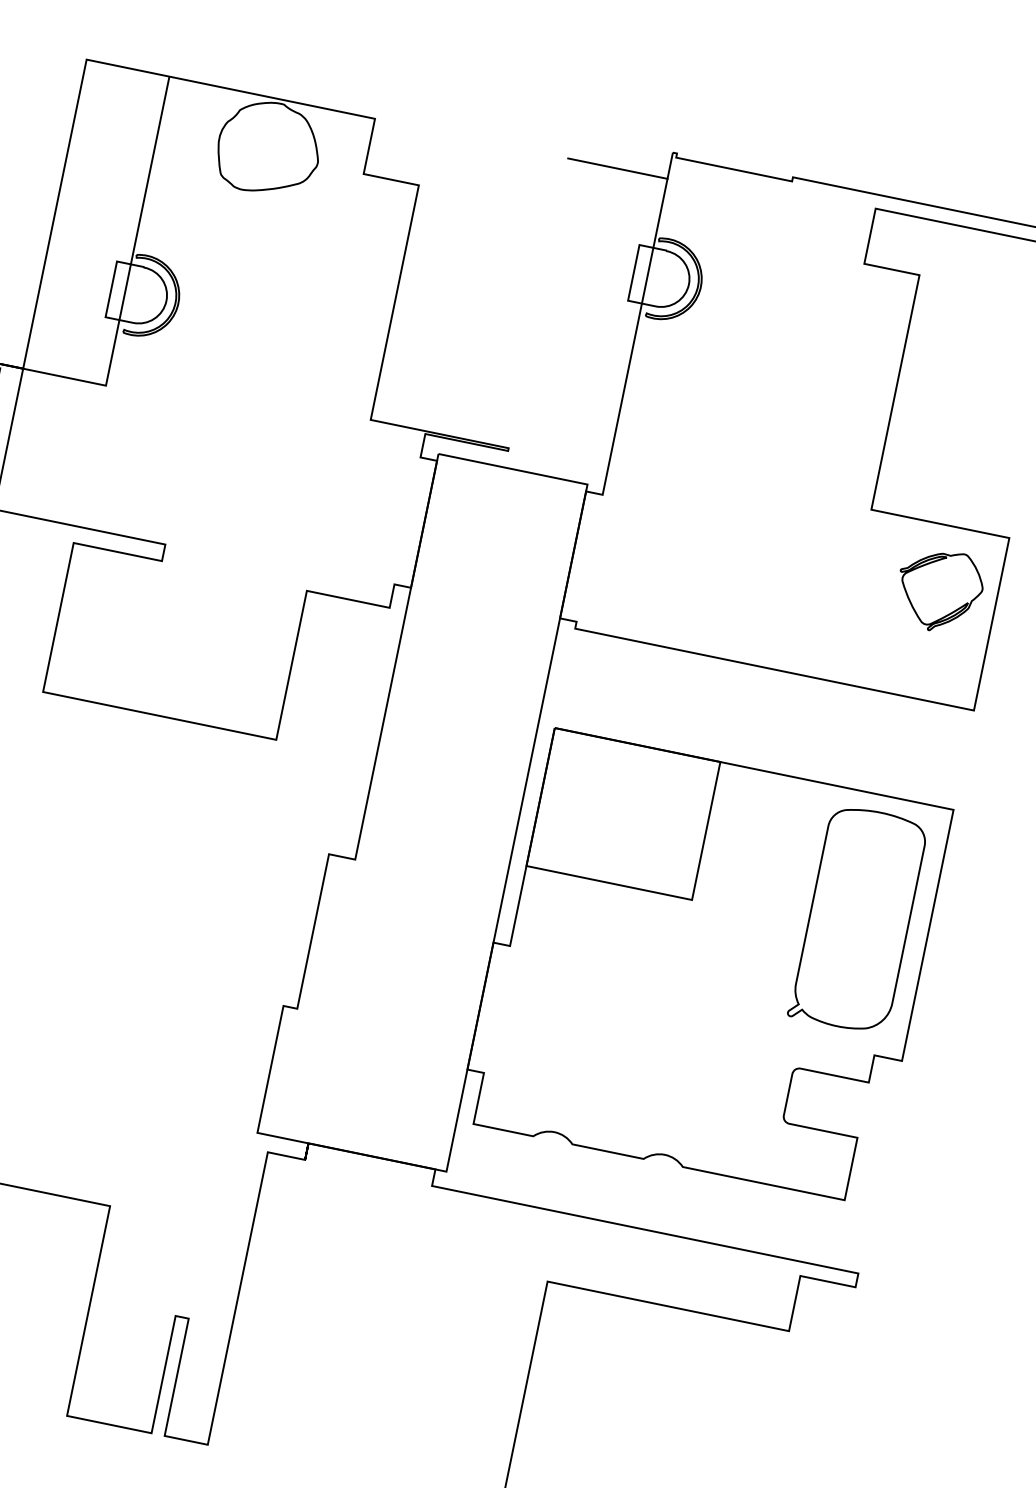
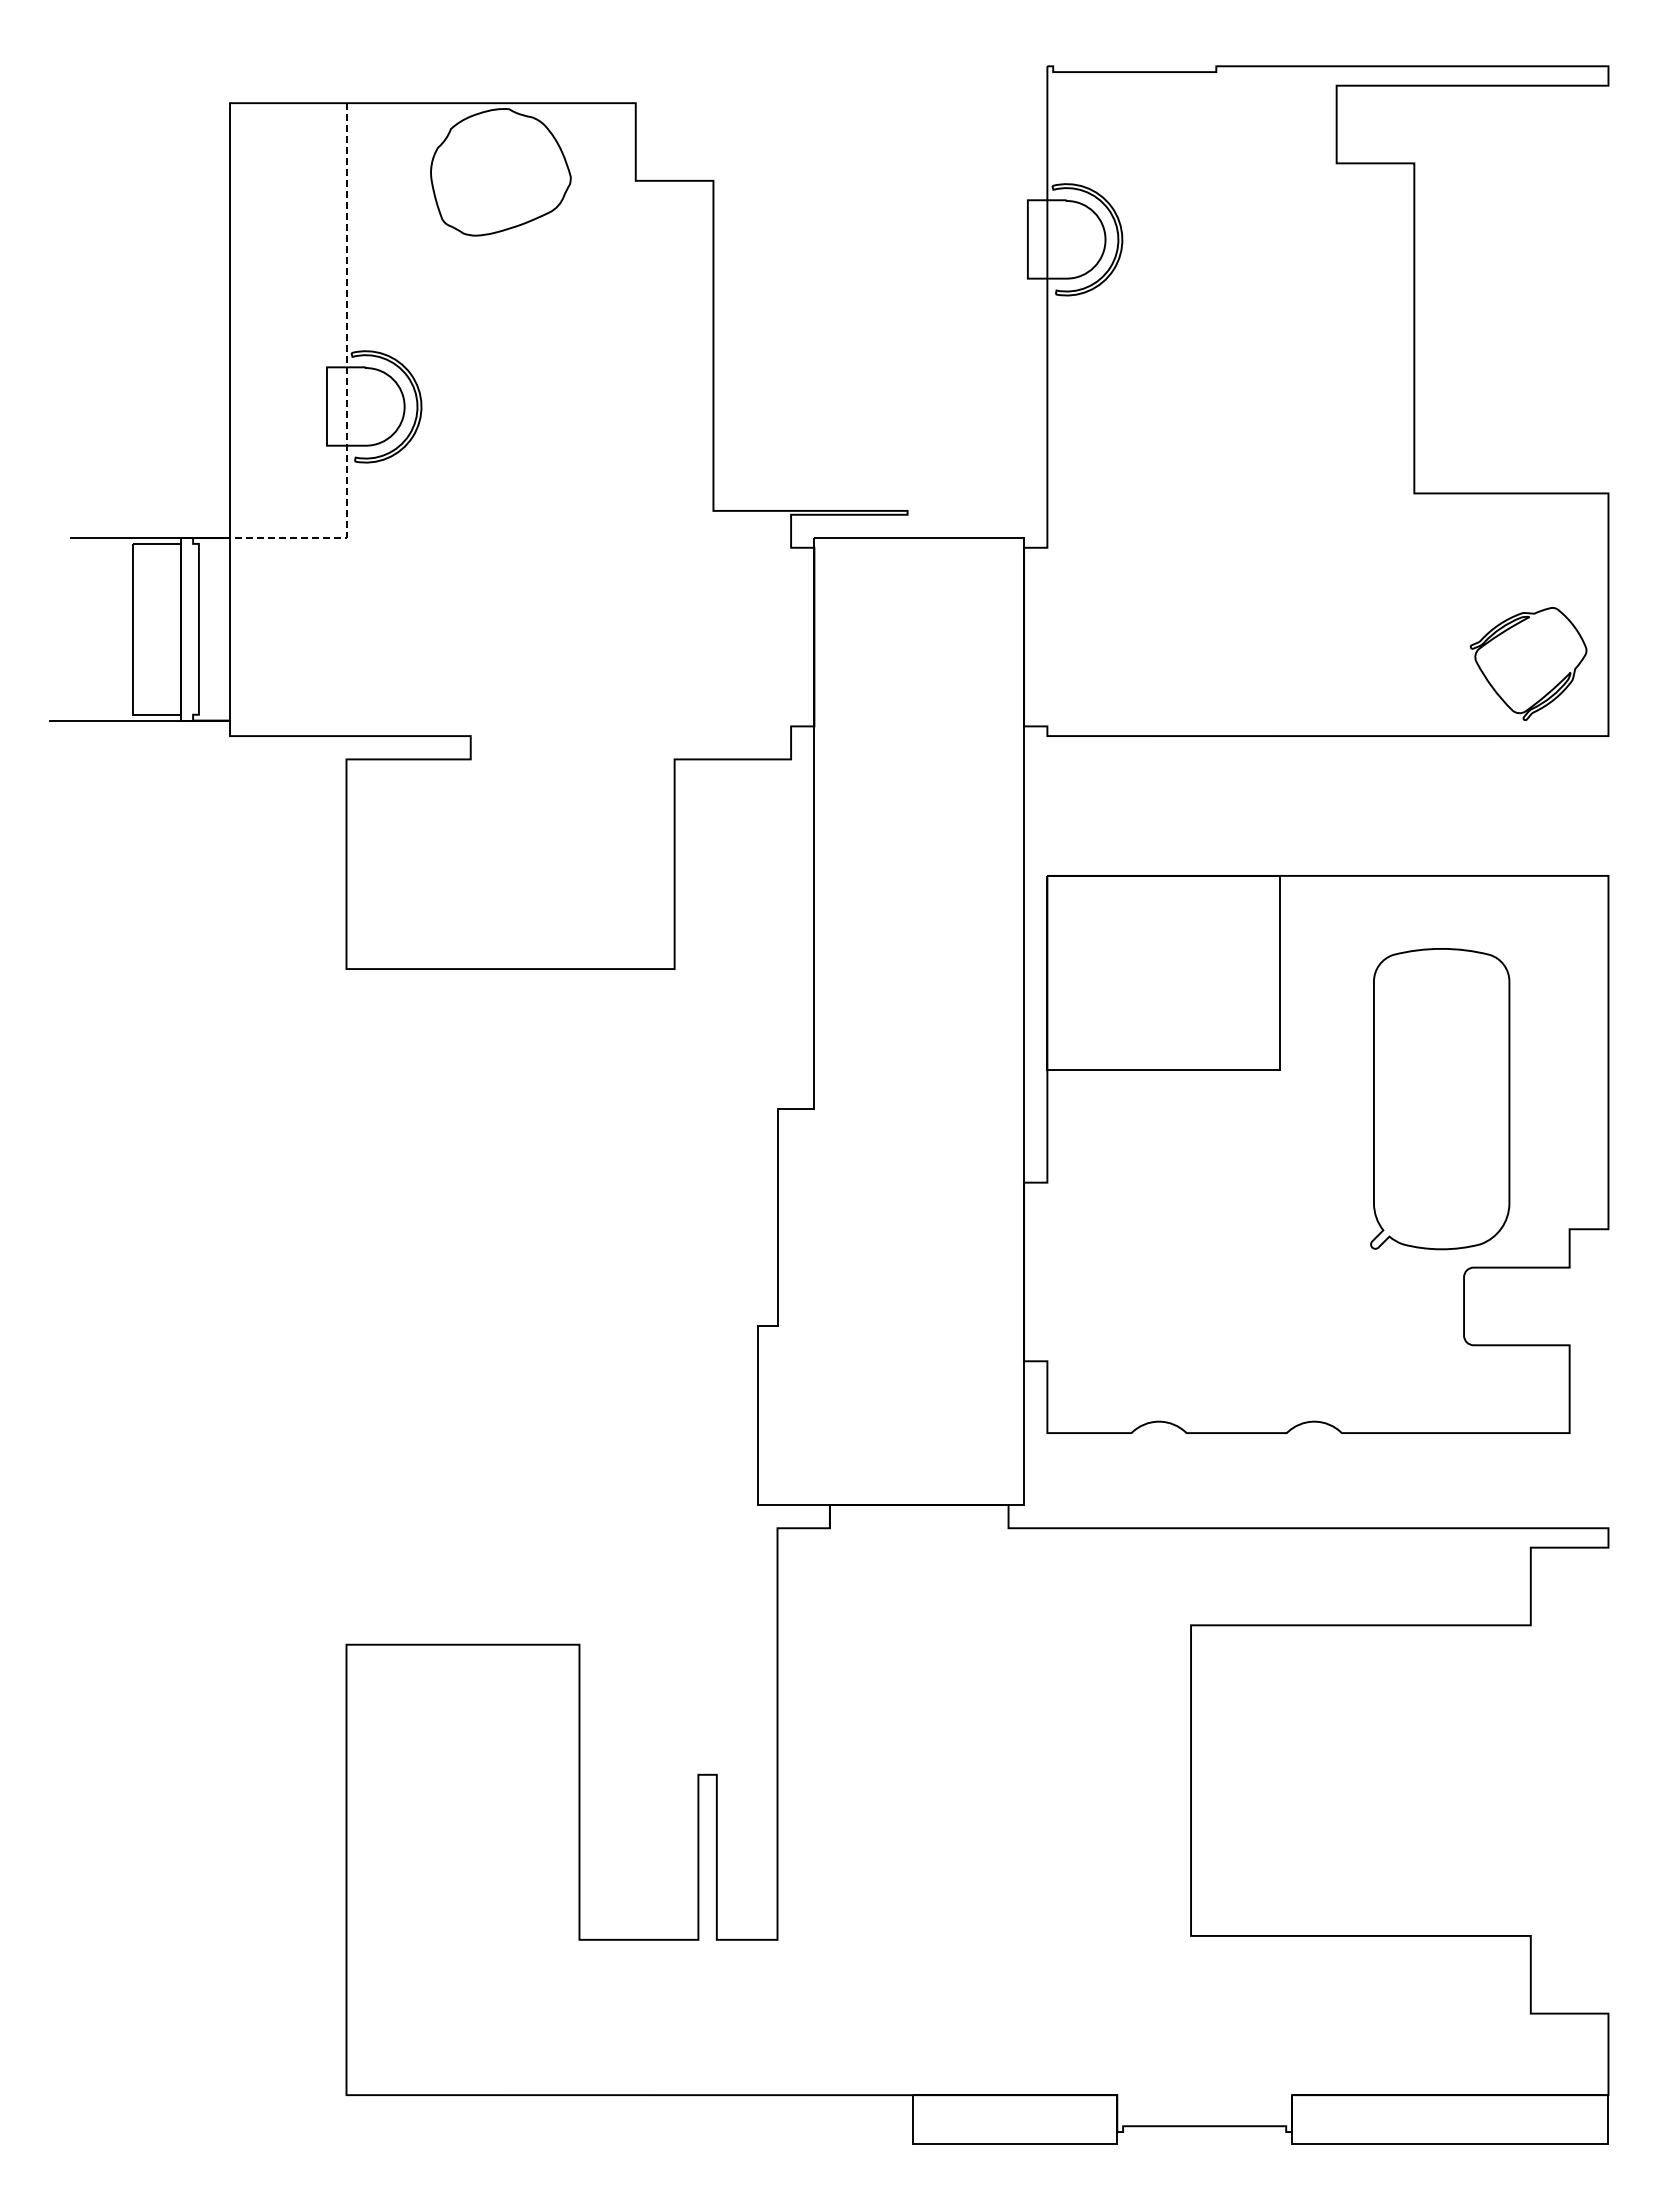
line: (617, 168) -> (977, 103), removed
line: (128, 273) -> (346, 380), solid -> dashed
part: (939, 590) -> (1528, 663), moved
part: (858, 919) -> (1440, 1099), moved

